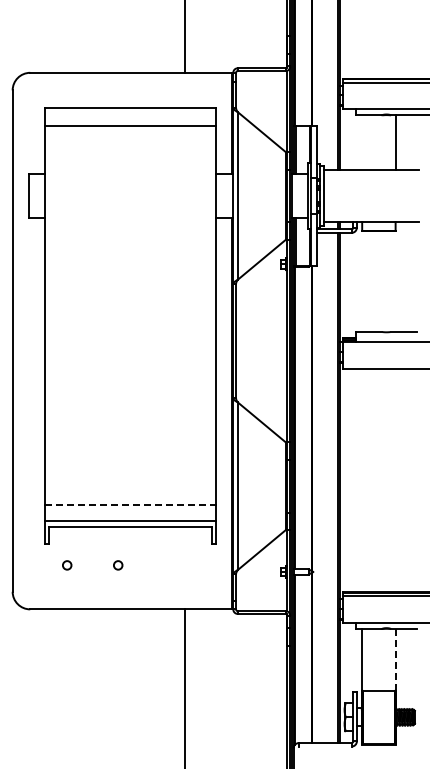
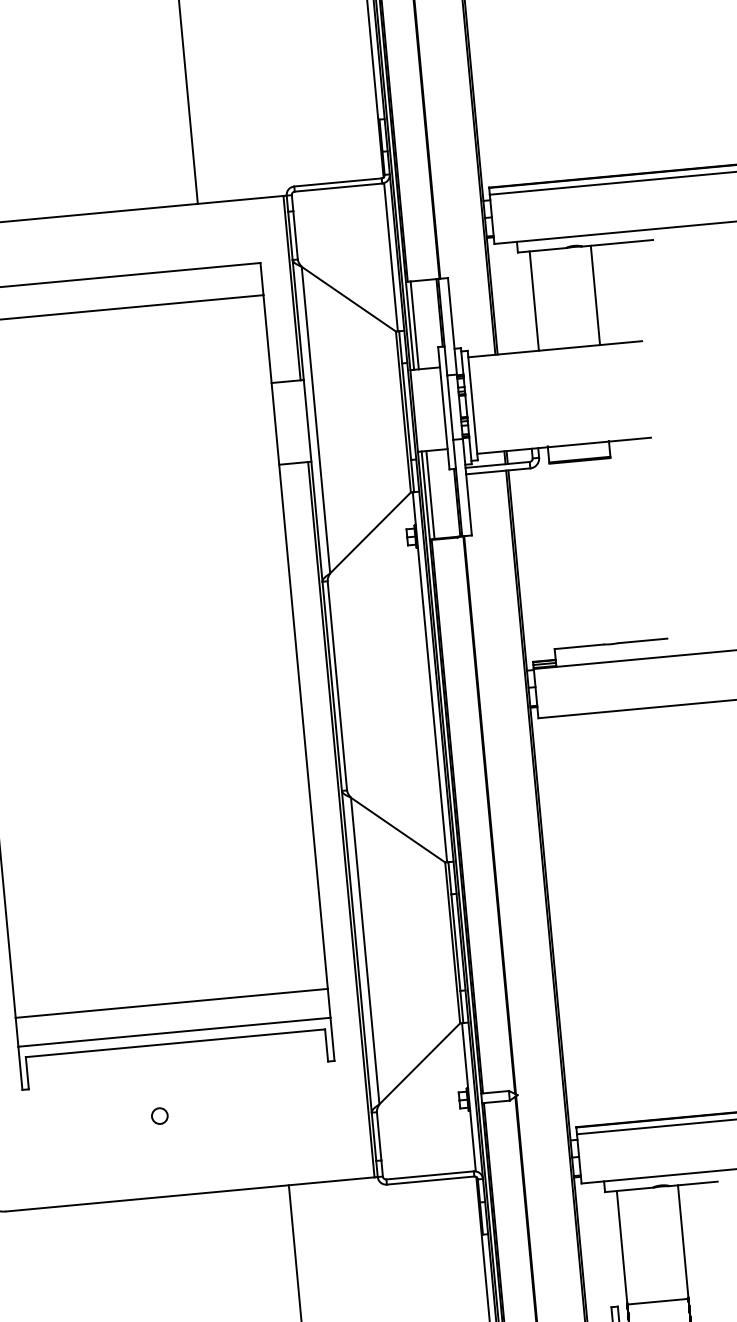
line: (362, 142) -> (534, 301), added
line: (130, 504) -> (171, 1002), dashed -> solid
circle: (67, 565) -> (67, 1124), removed
line: (395, 659) -> (682, 1241), dashed -> solid

